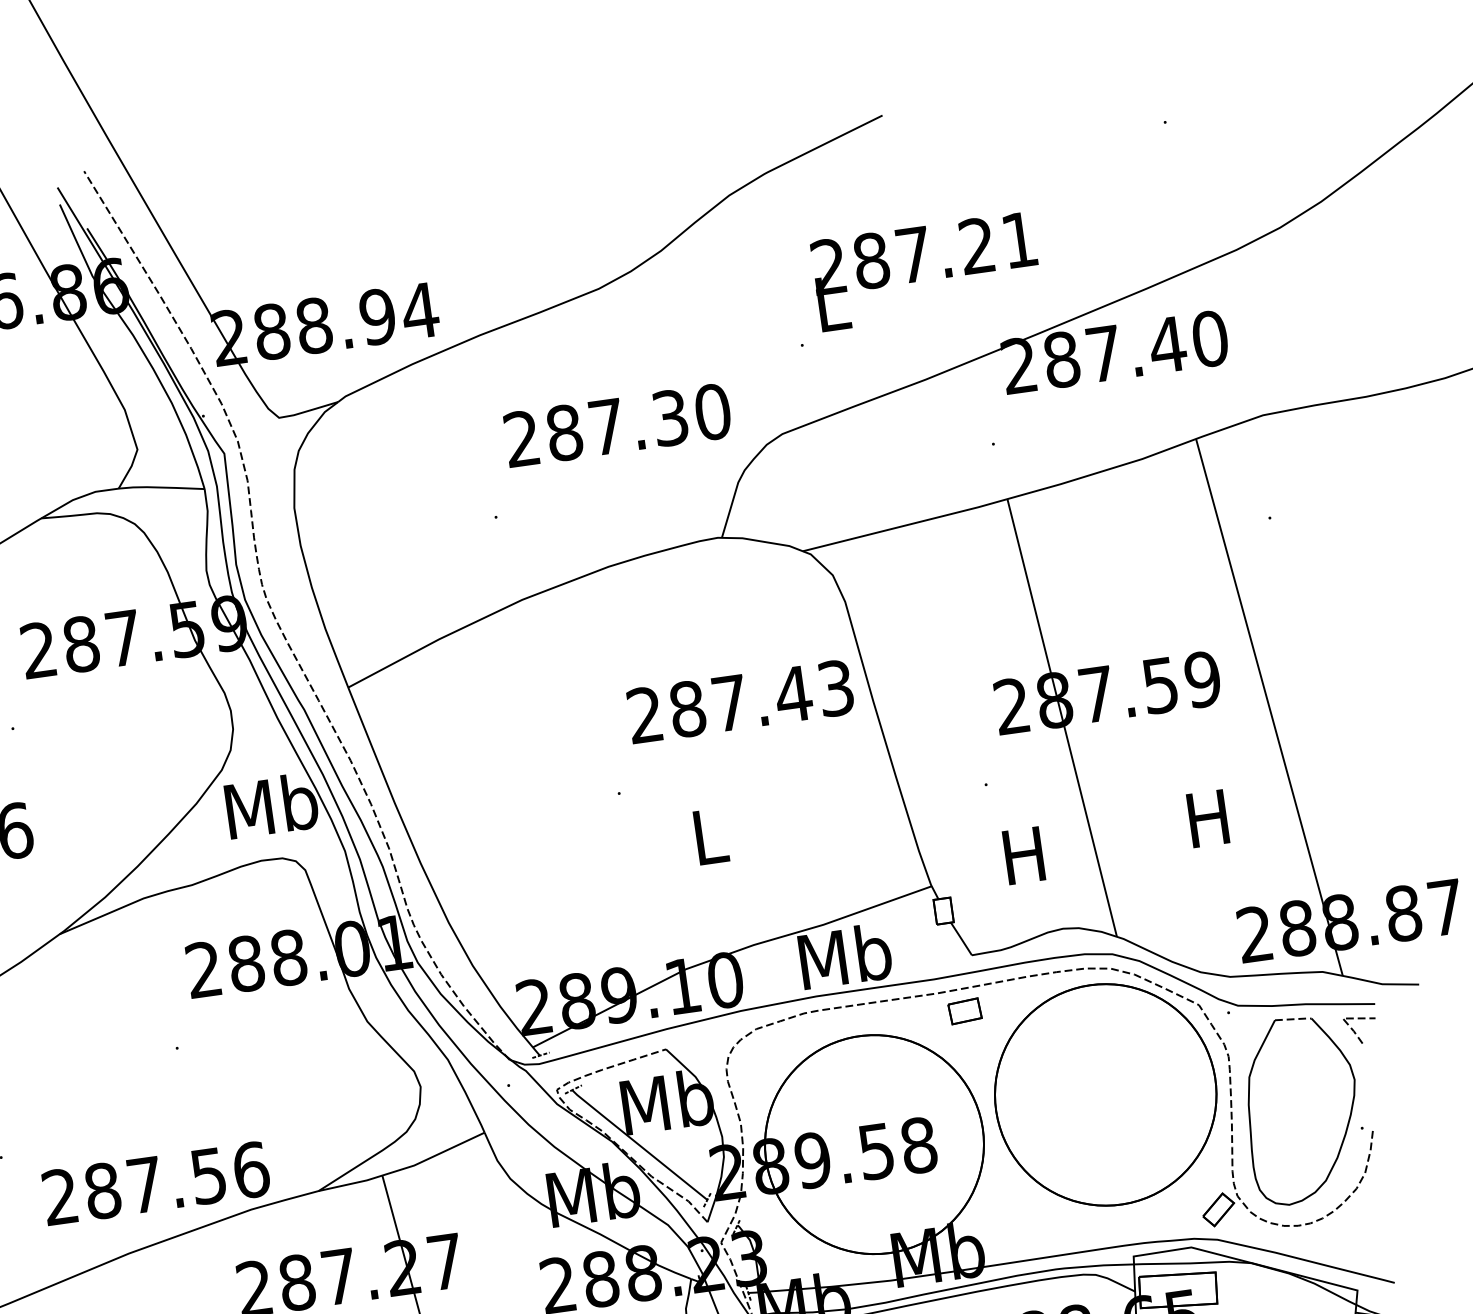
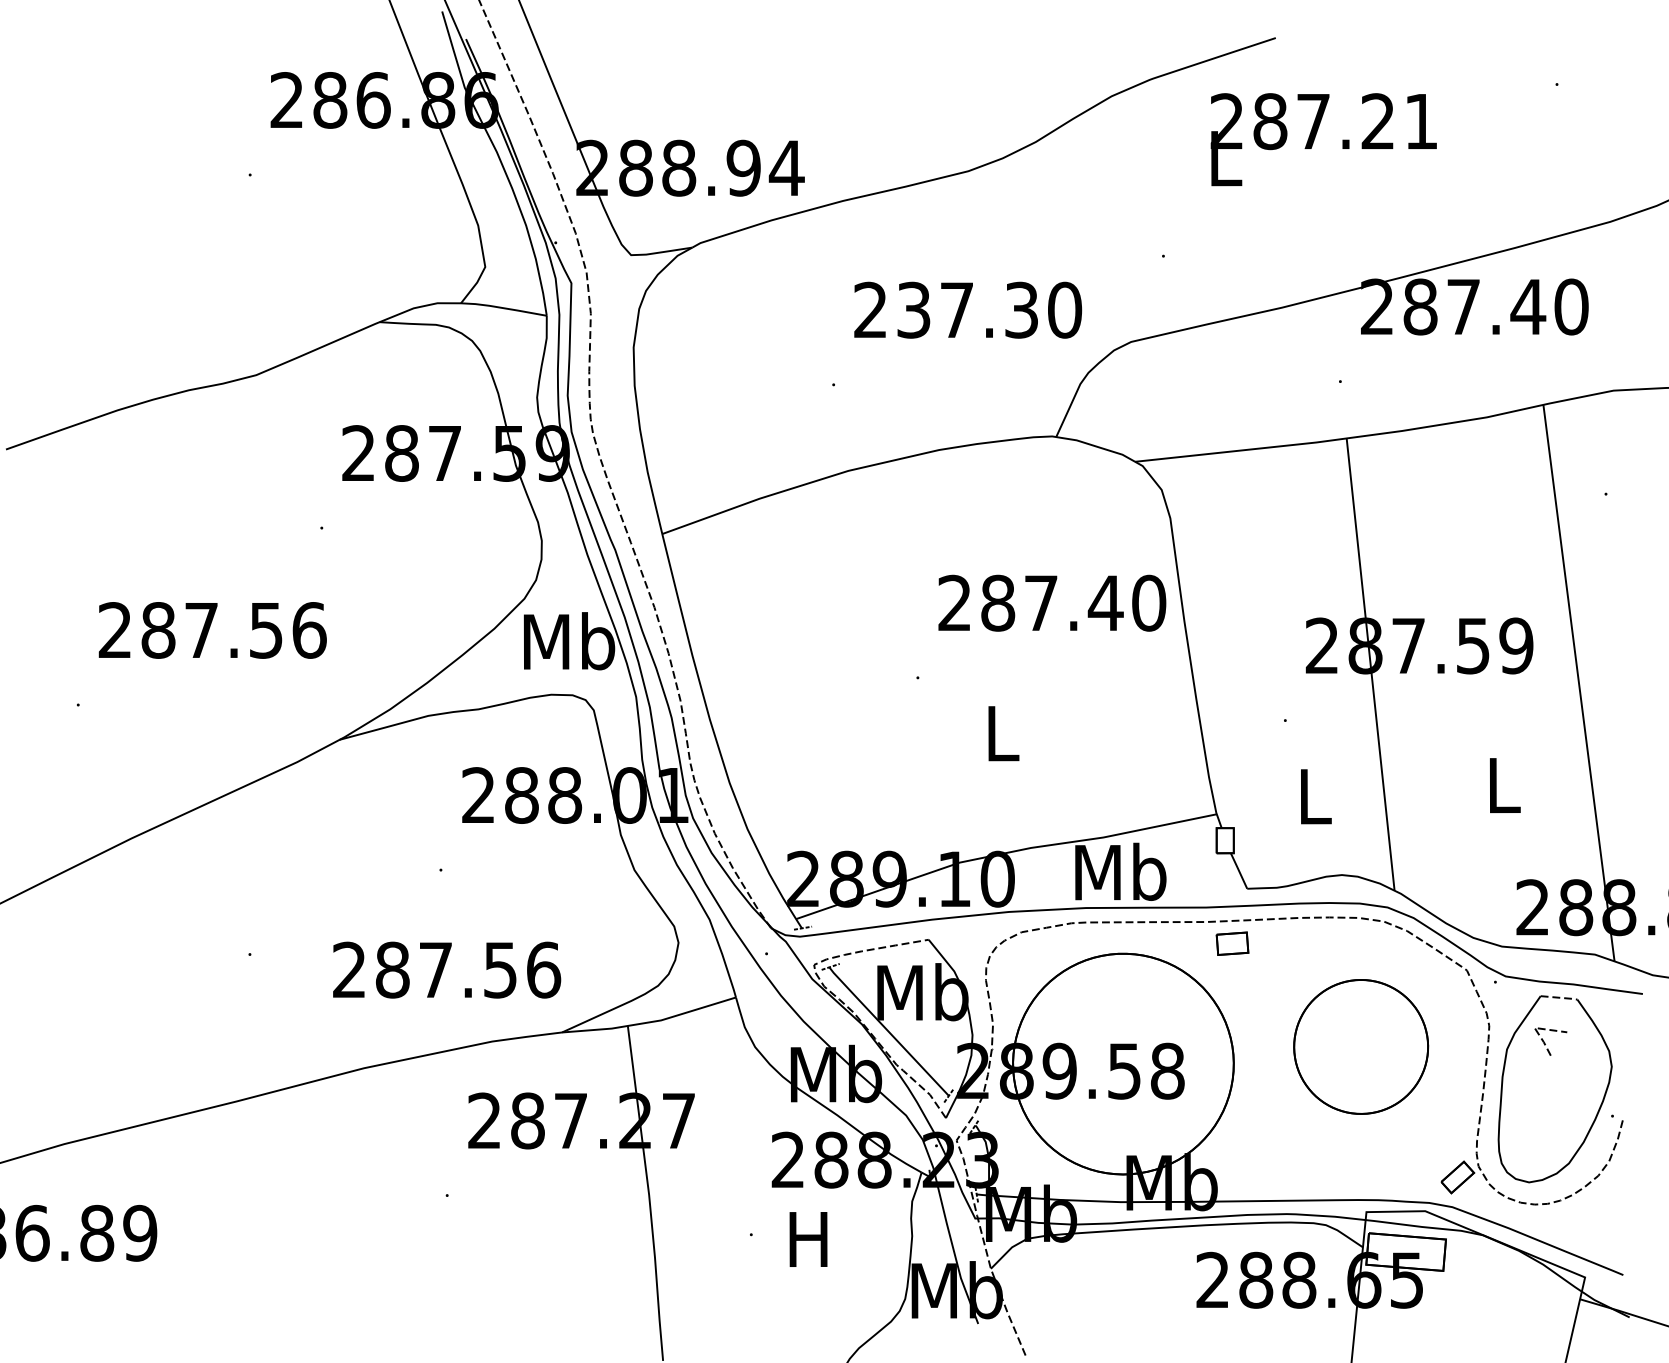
text: (926, 271) -> (1323, 139), moved
text: (564, 432) -> (913, 309), 287.30 -> 237.30
text: (836, 687) -> (1149, 602), 287.43 -> 287.40
text: (1208, 818) -> (1502, 785), H -> L
text: (1024, 855) -> (1313, 796), H -> L
line: (1355, 1032) -> (1545, 1043), moved
part: (1104, 1094) -> (1360, 1046), size x0.6
text: (156, 1182) -> (447, 969), moved

